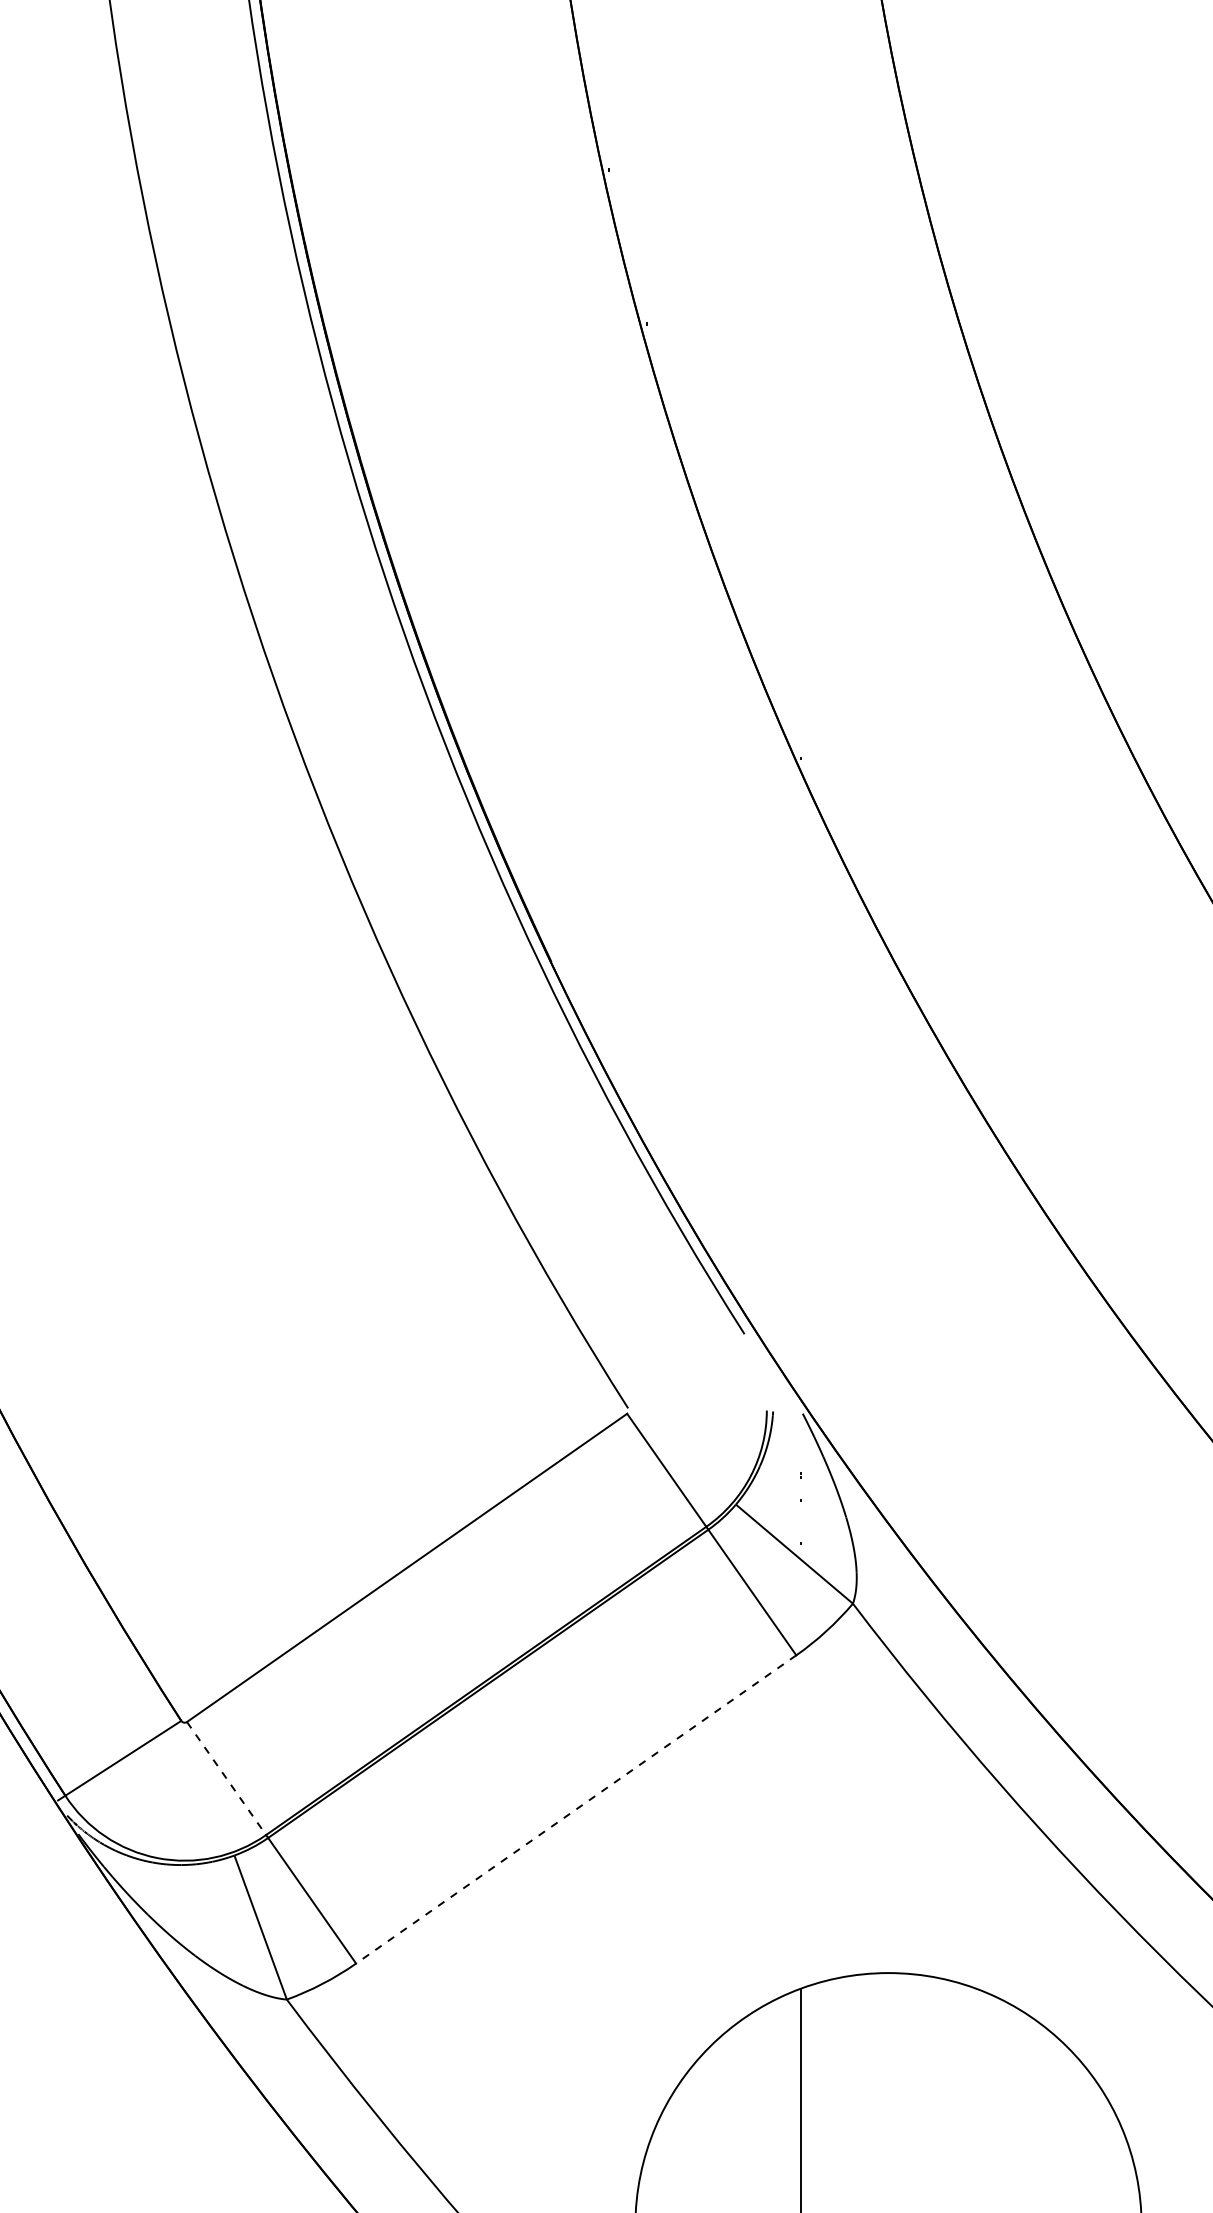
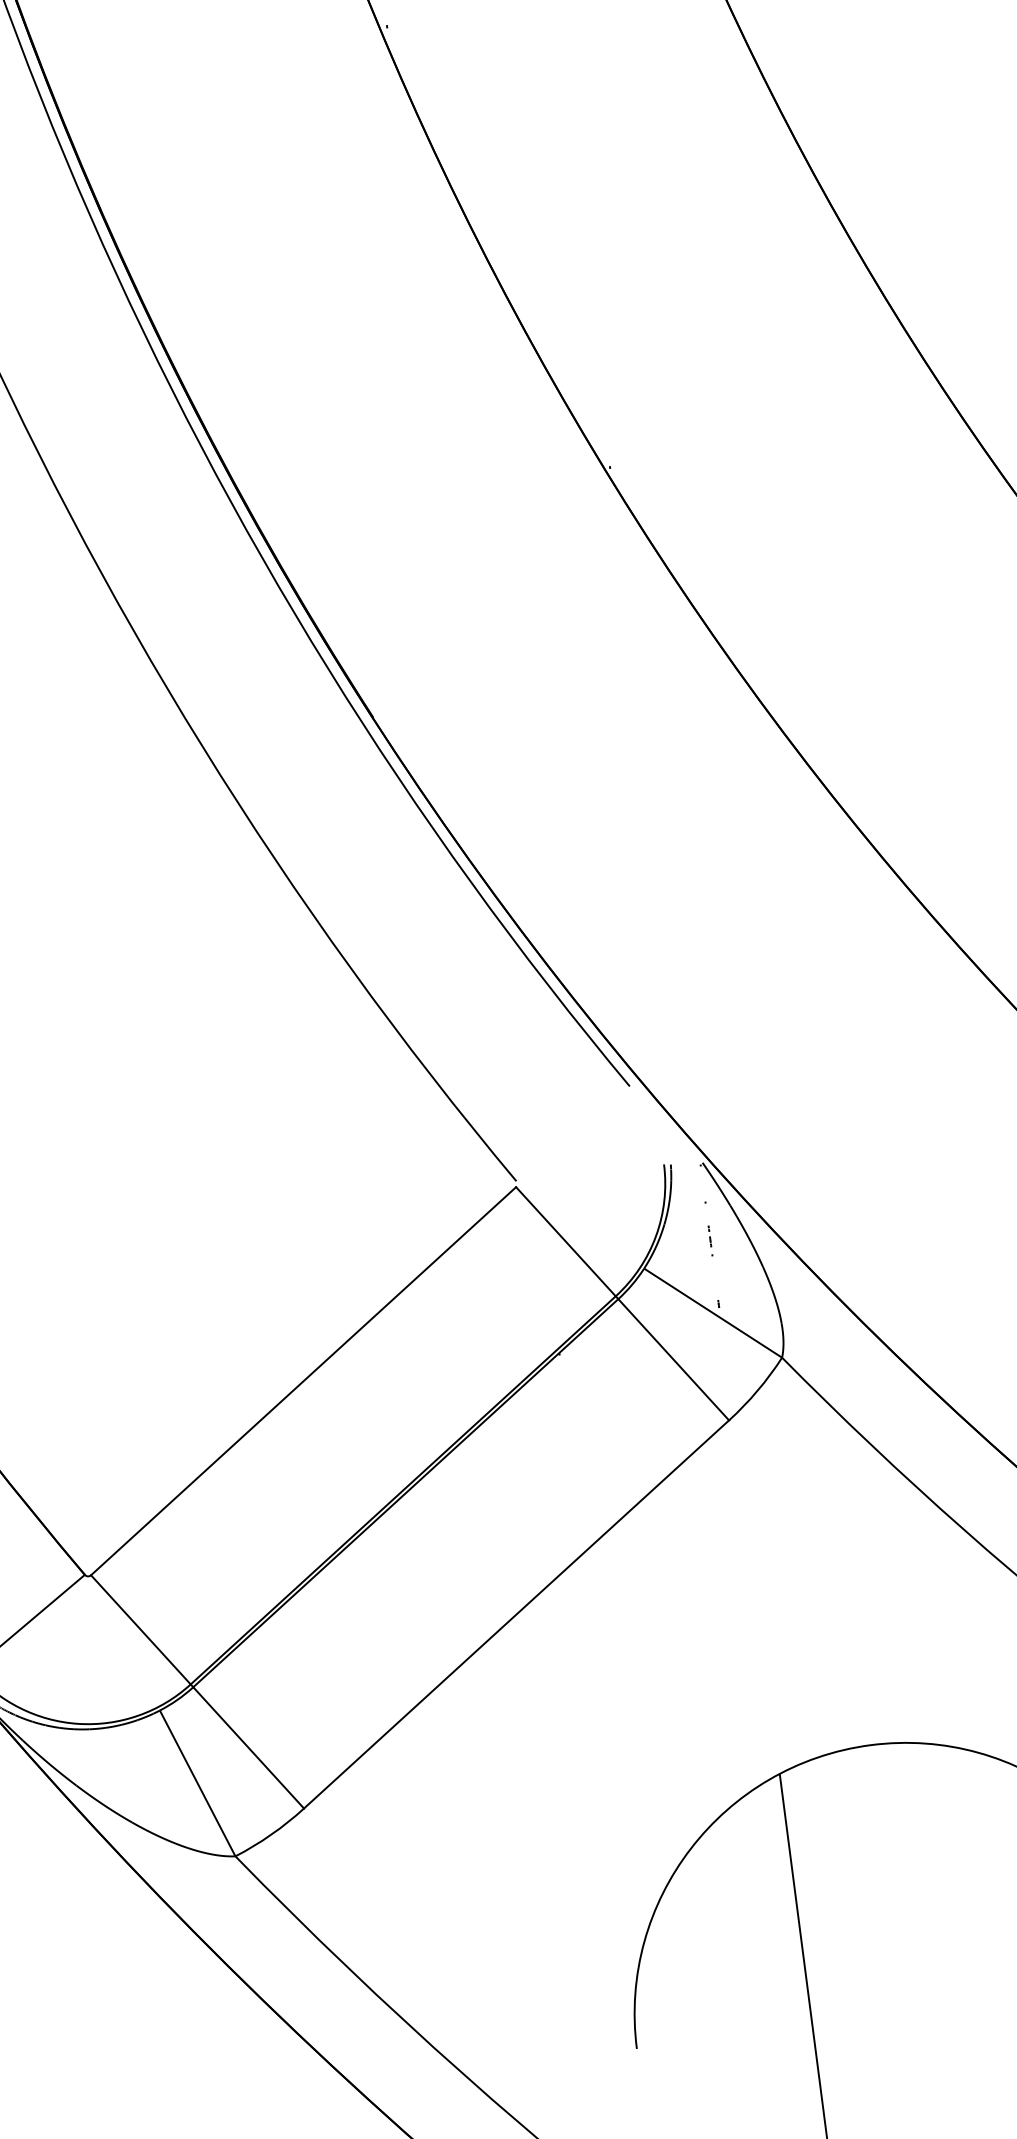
line: (226, 1778) -> (140, 1629), dashed -> solid
line: (576, 1809) -> (516, 1614), dashed -> solid

